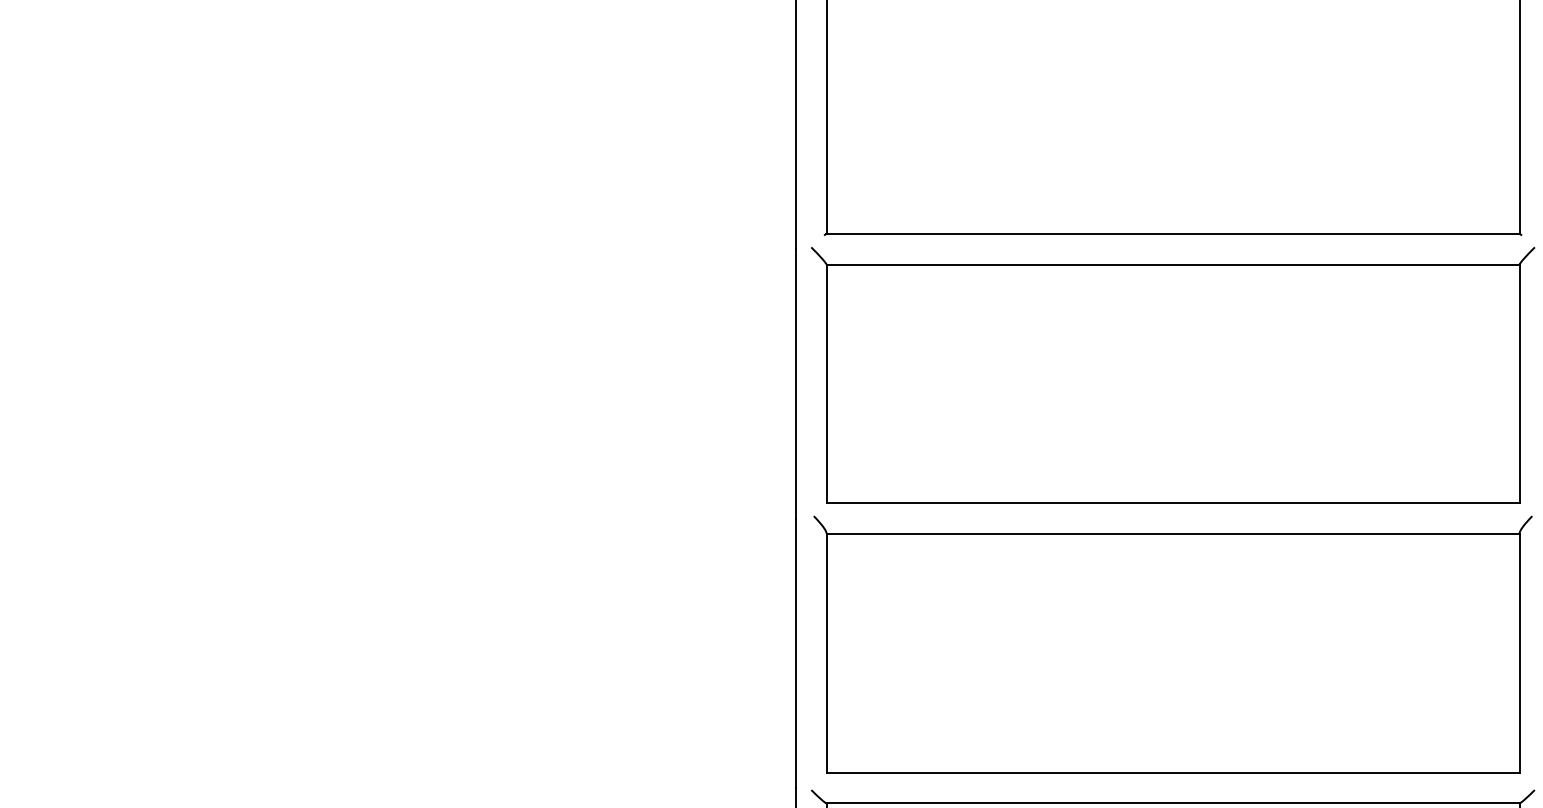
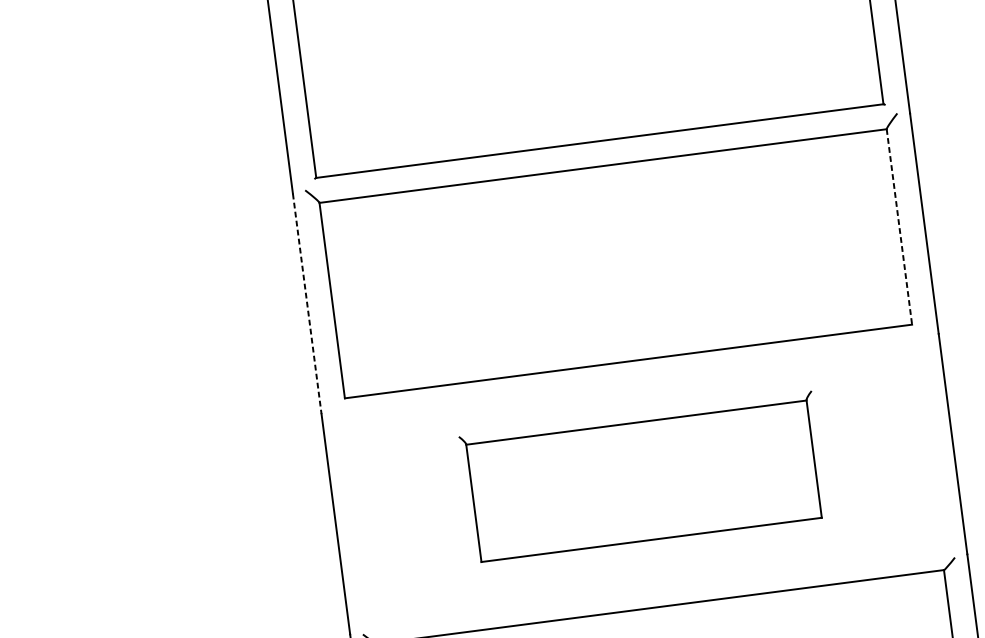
line: (795, 384) -> (306, 304), solid -> dashed
line: (1519, 384) -> (899, 227), solid -> dashed
part: (1172, 644) -> (643, 476), size x0.6

